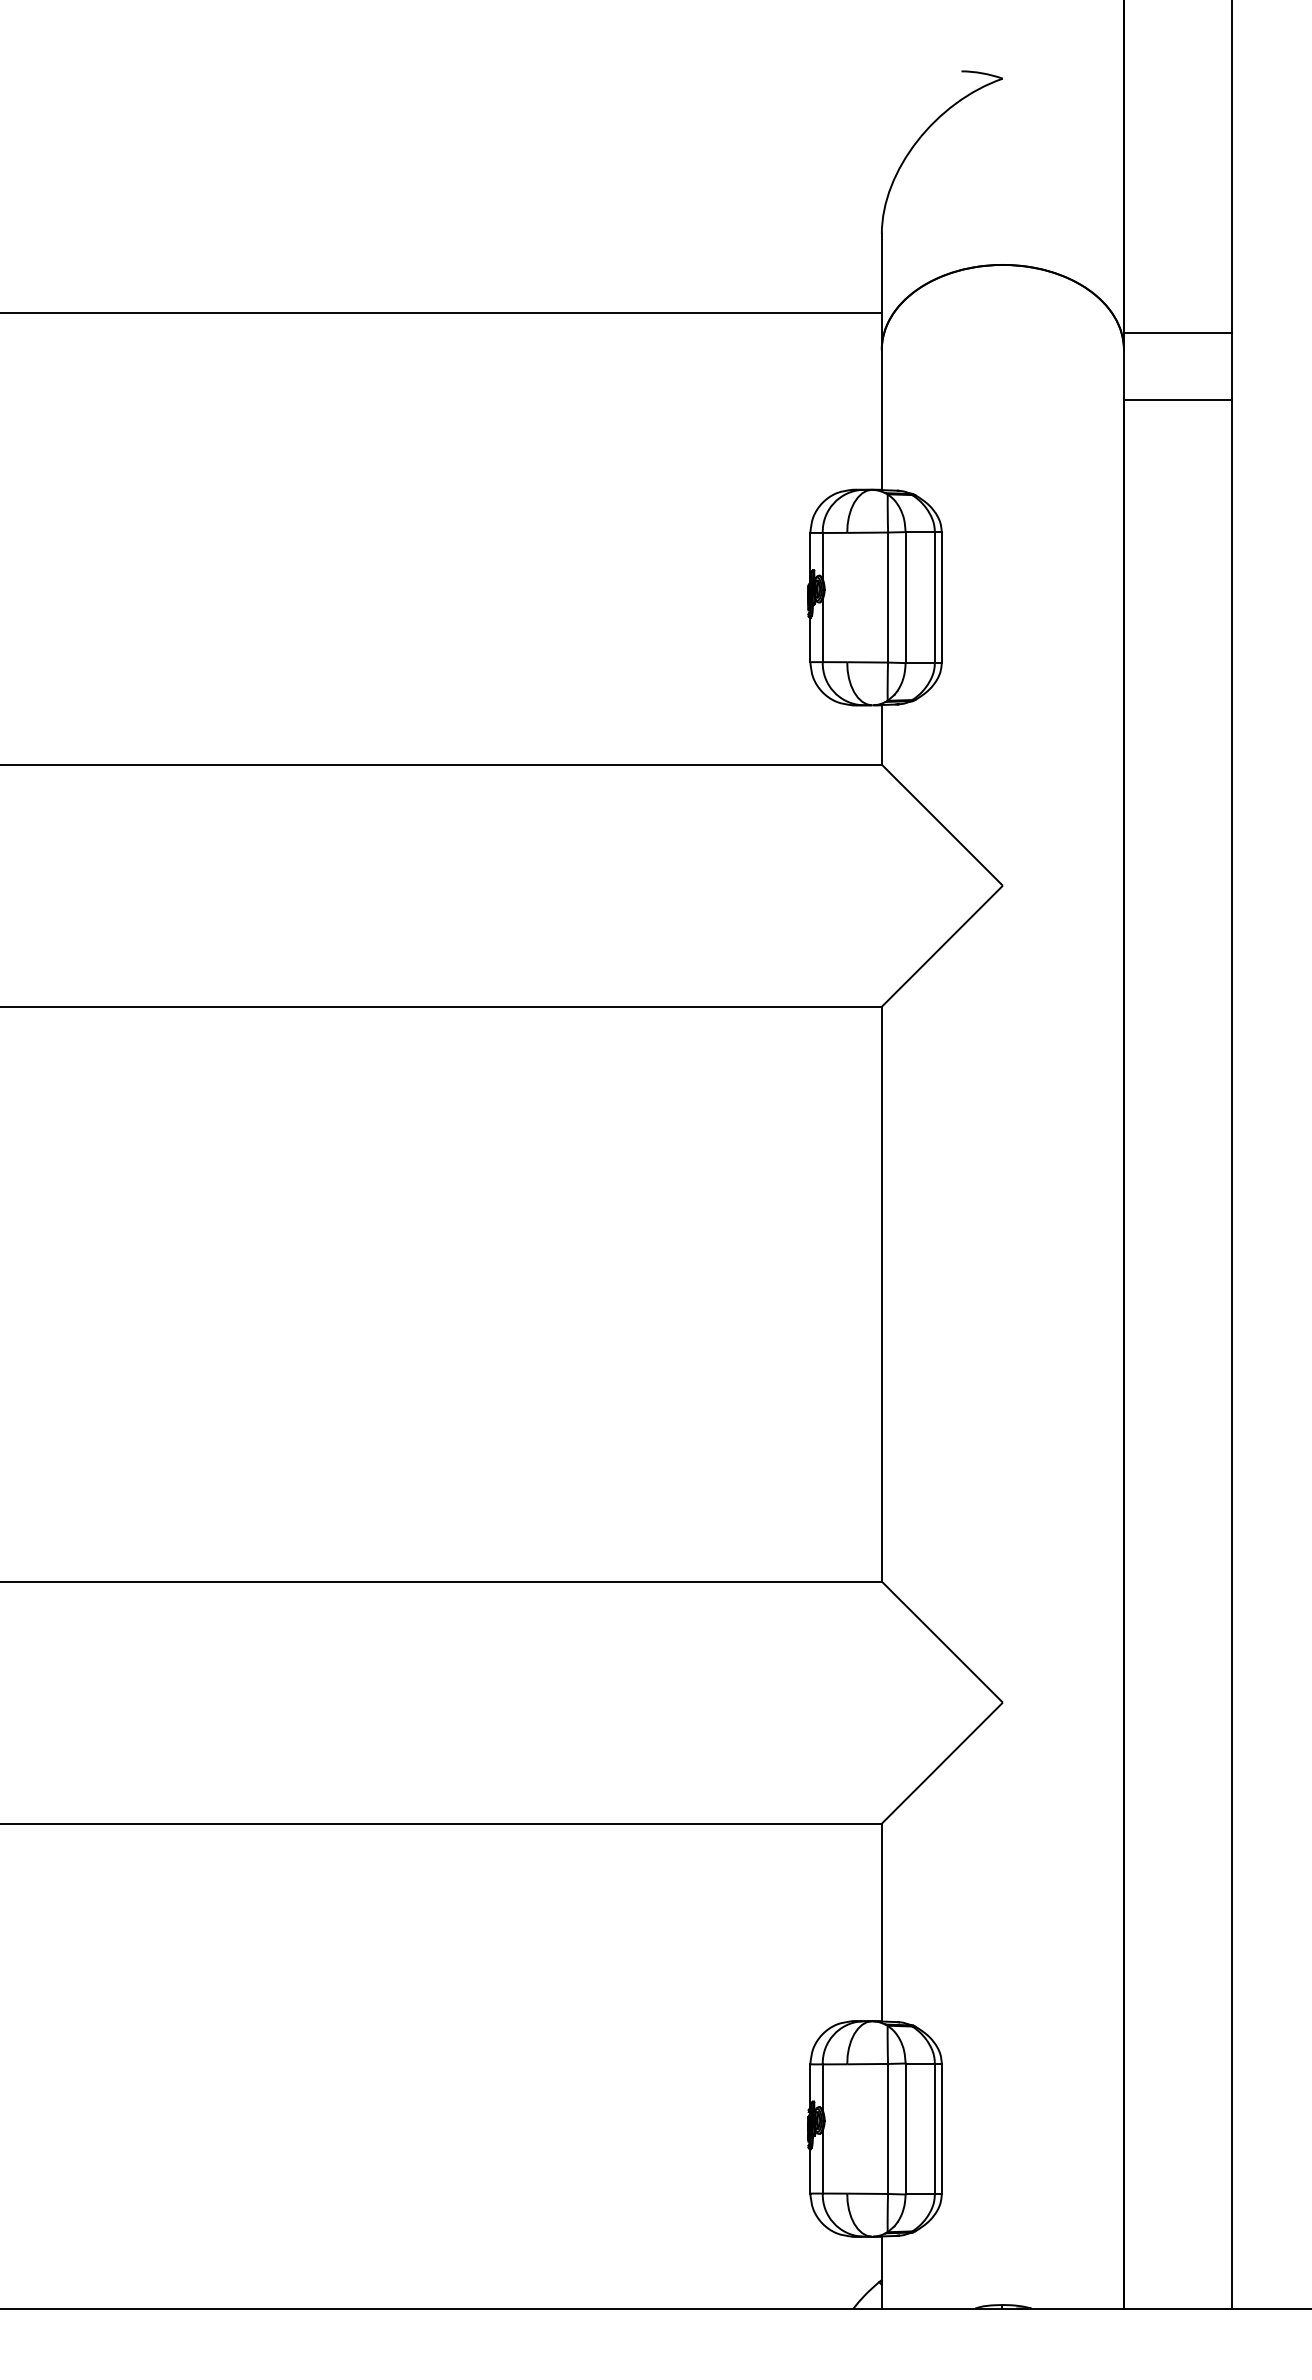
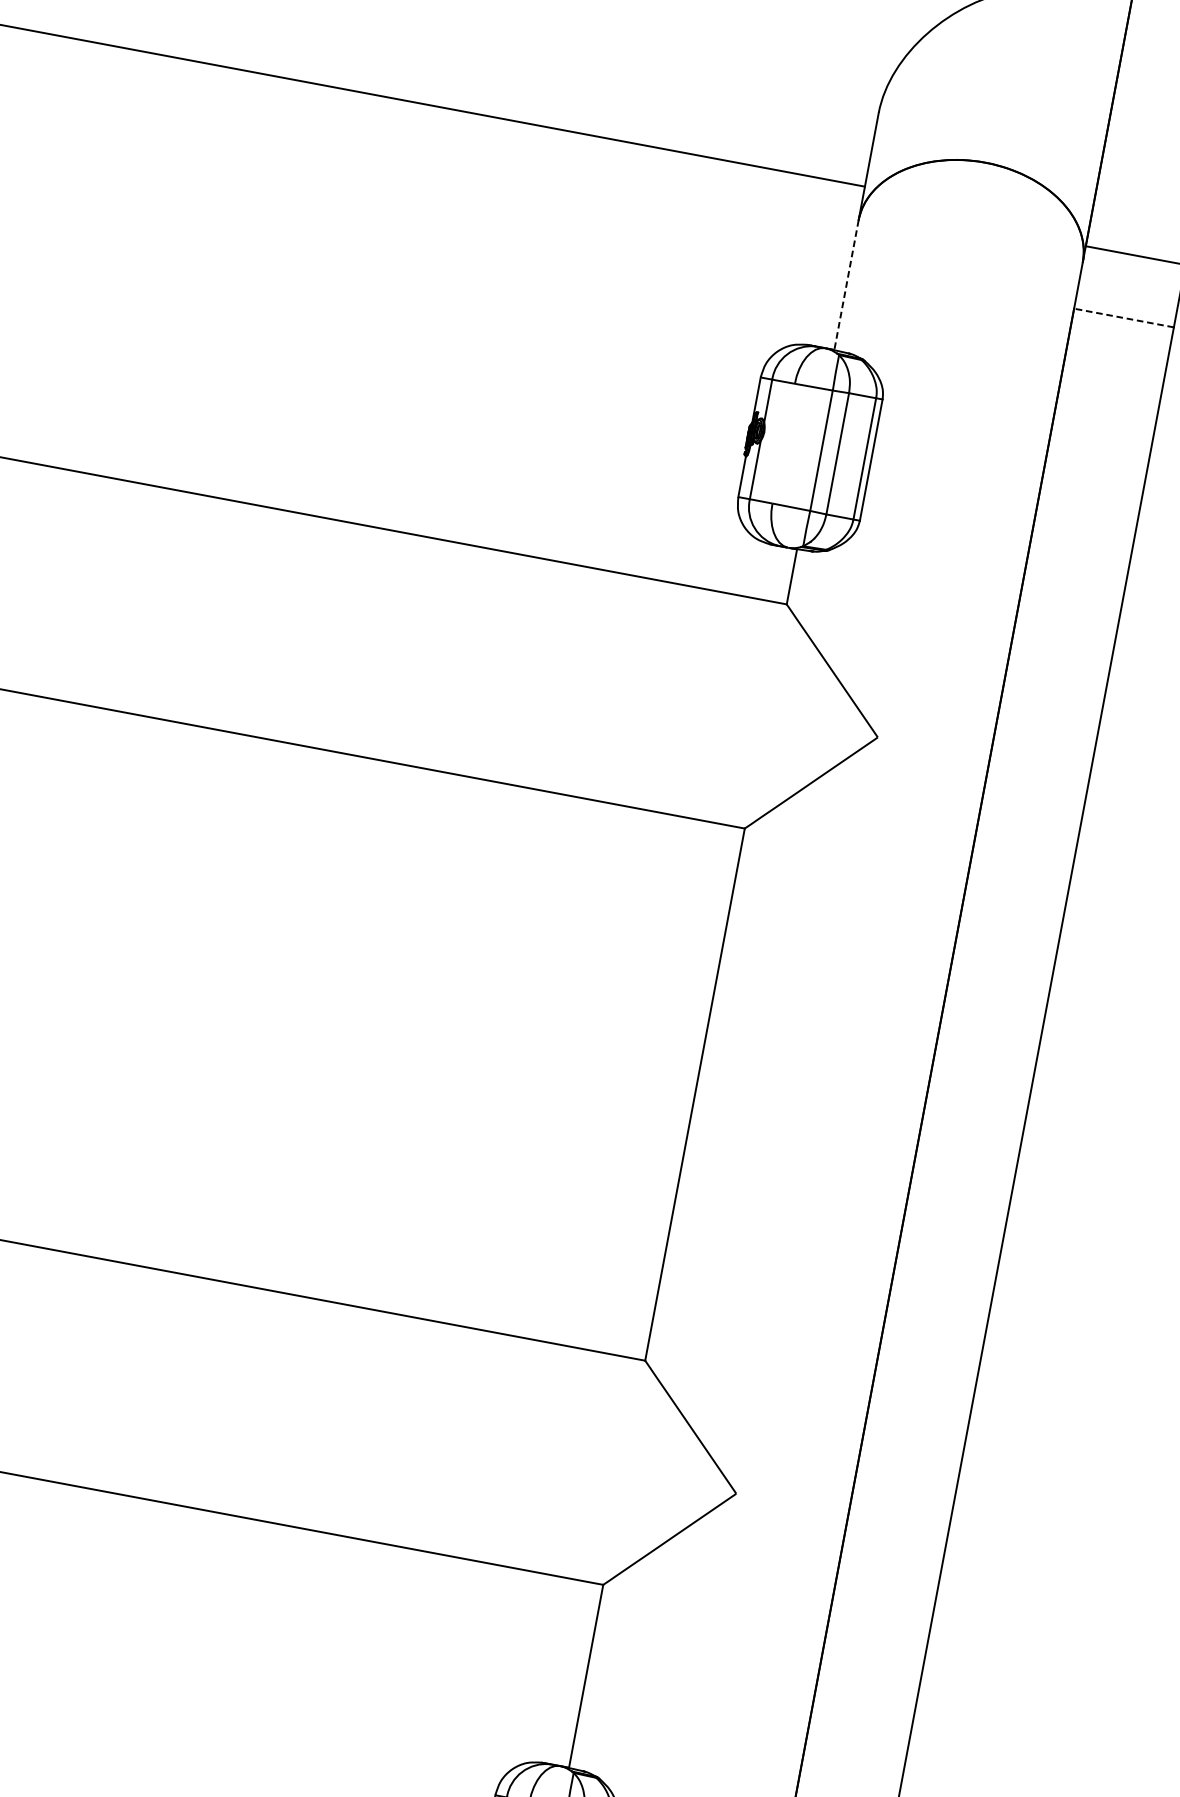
line: (1177, 399) -> (1123, 317), solid -> dashed
line: (881, 420) -> (846, 285), solid -> dashed

